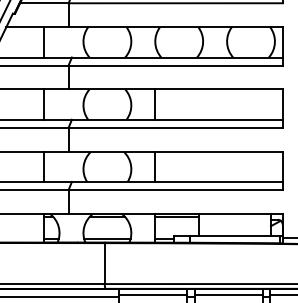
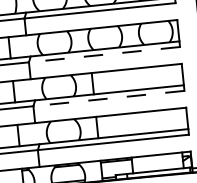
line: (175, 65) -> (104, 54), solid -> dashed
line: (175, 127) -> (108, 98), solid -> dashed

